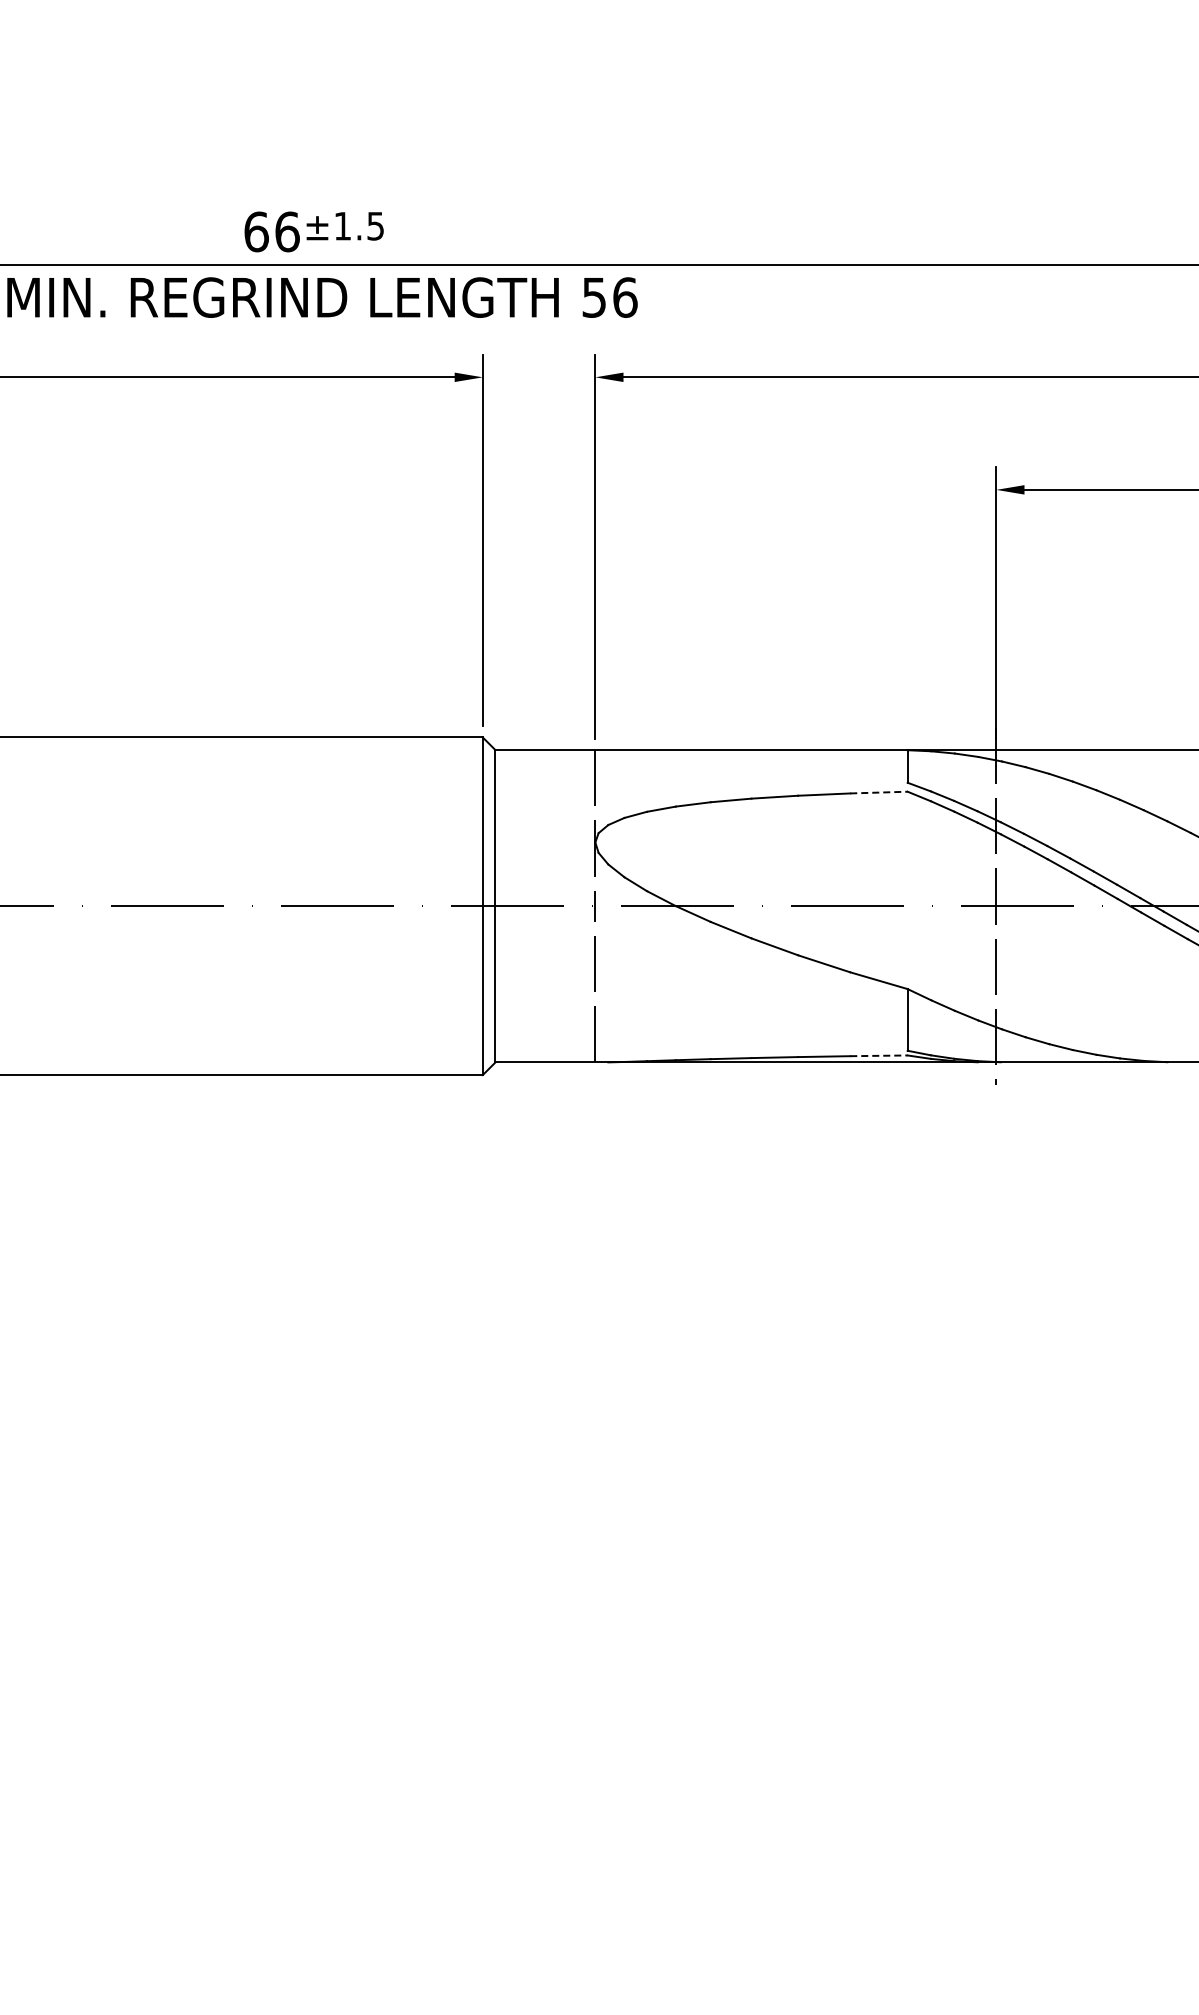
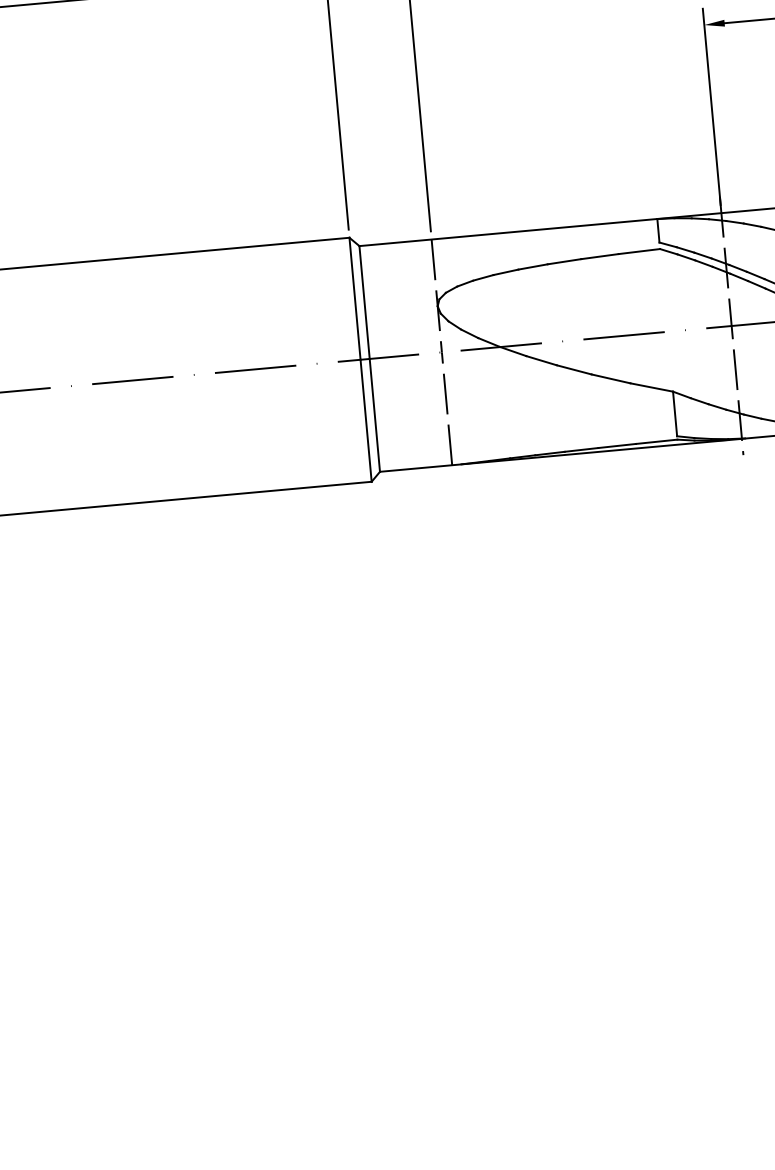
line: (878, 792) -> (639, 251), dashed -> solid
line: (878, 1055) -> (656, 441), dashed -> solid

